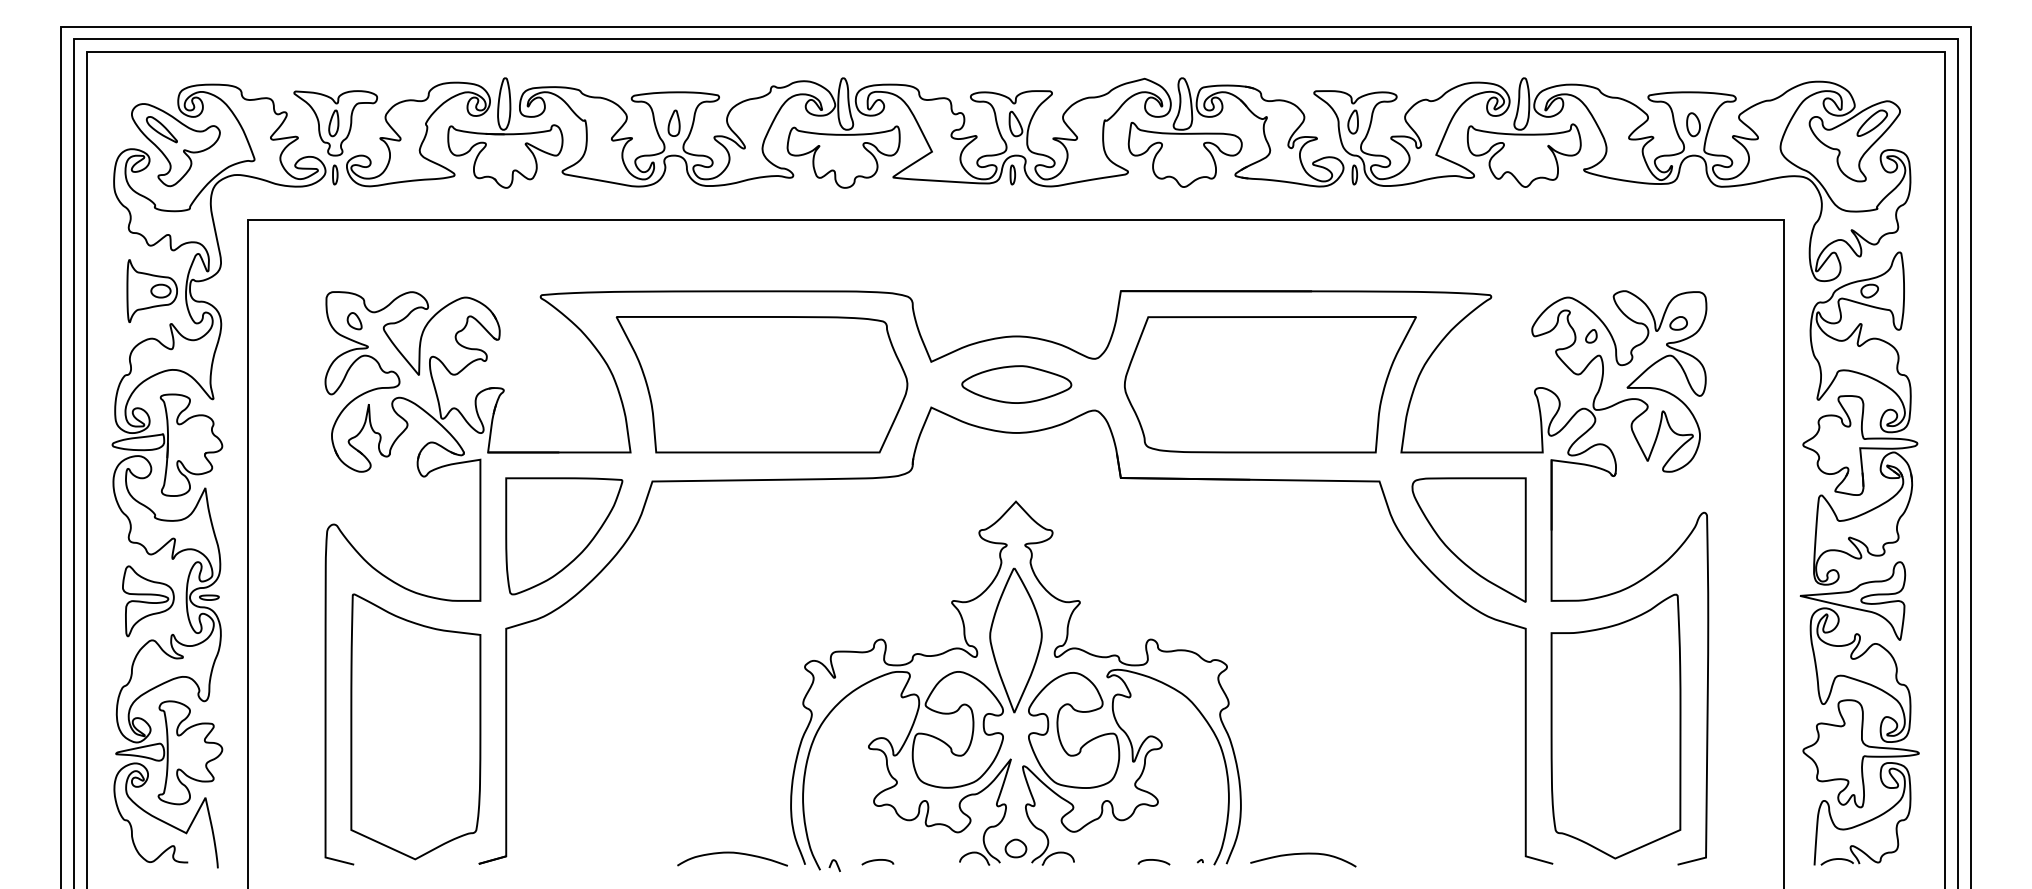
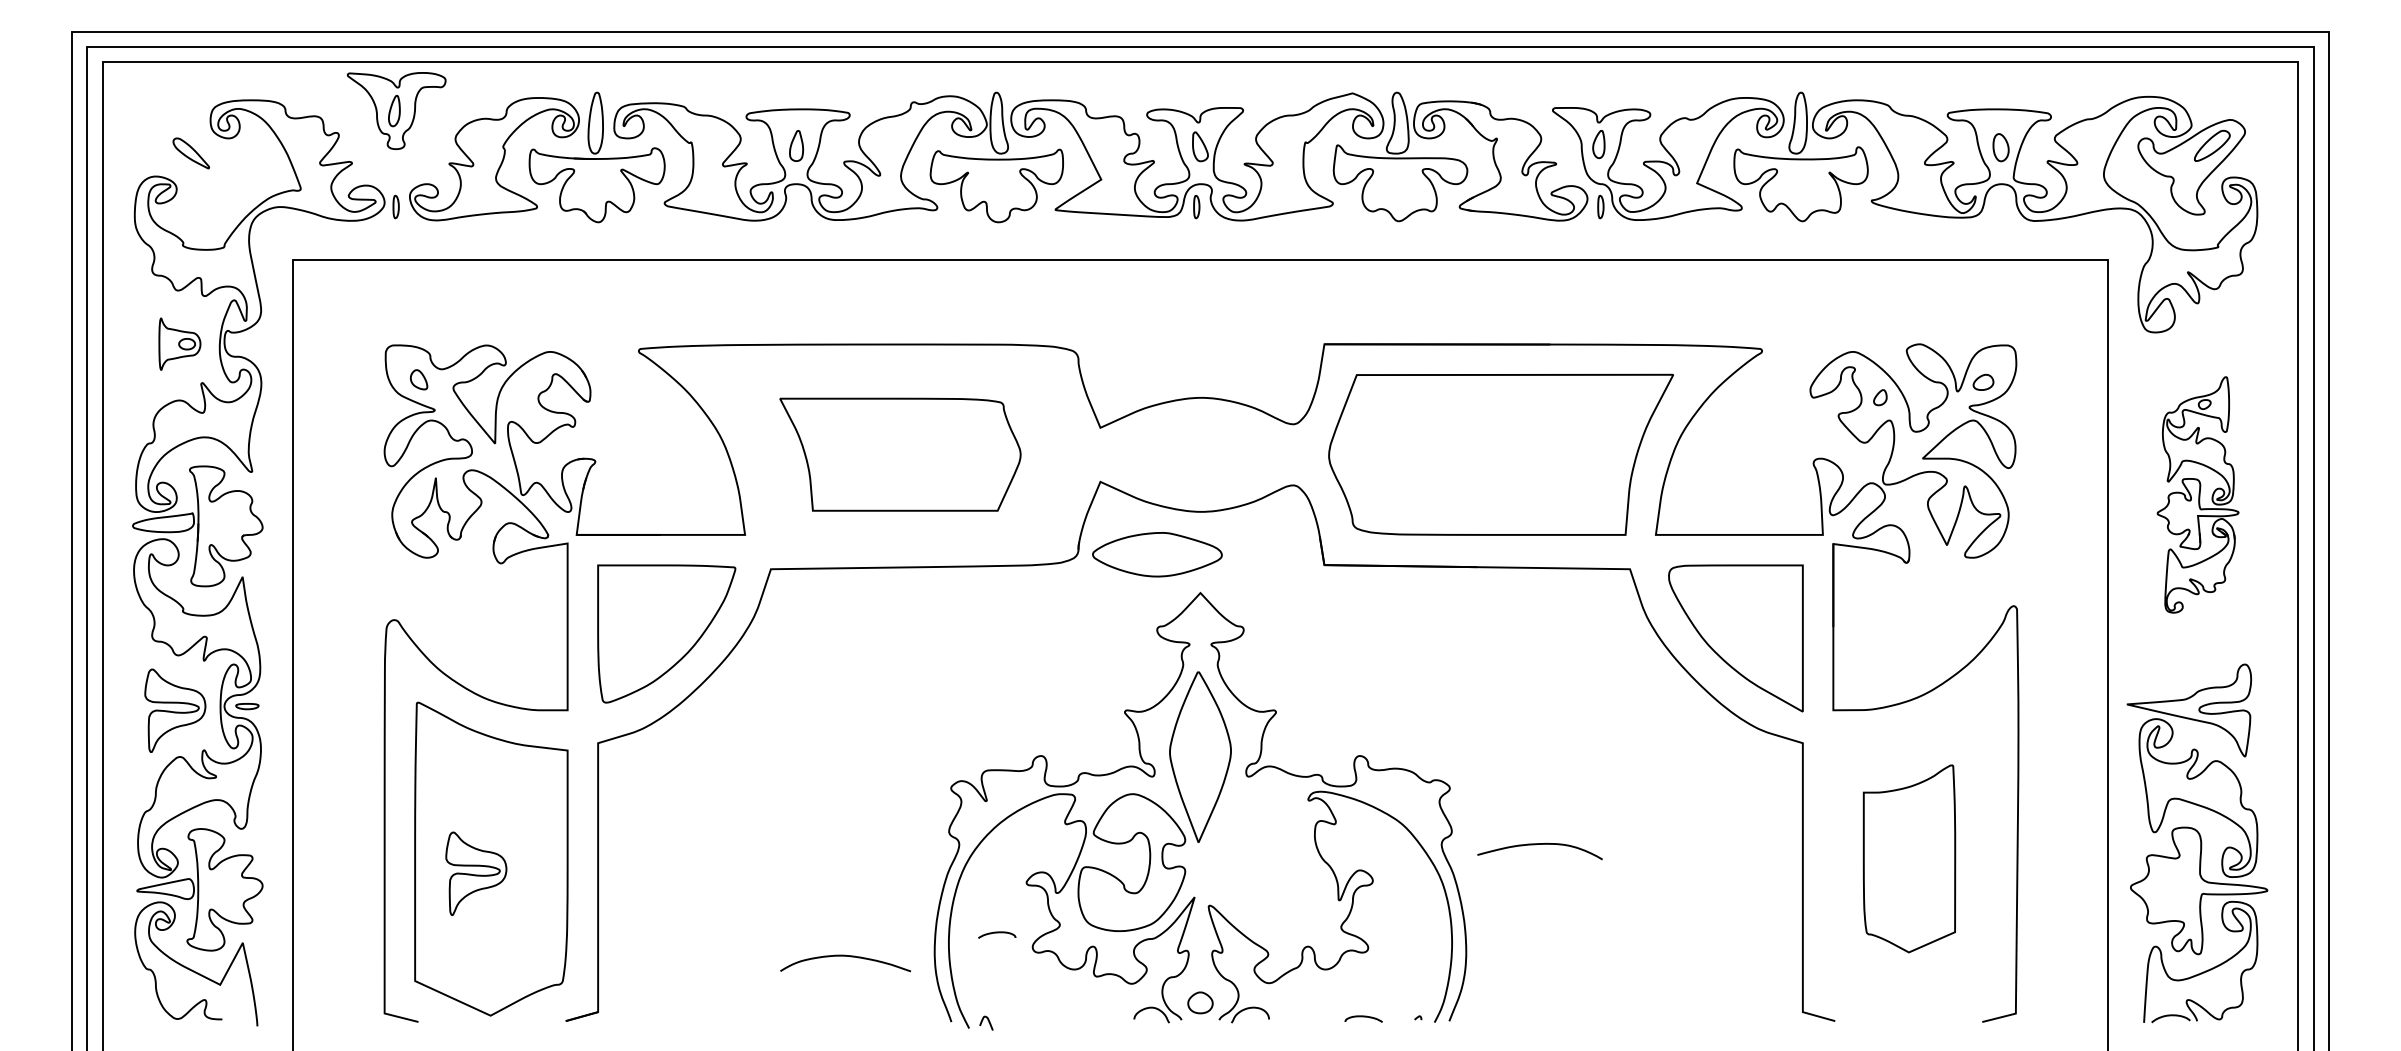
part: (335, 123) -> (396, 111), moved
part: (175, 144) -> (207, 171), removed
part: (151, 290) -> (179, 343), size x0.7
part: (762, 384) -> (900, 454), size x0.7
part: (1016, 384) -> (1157, 554), moved
part: (1859, 418) -> (2197, 494), size x0.6
part: (1616, 726) -> (1909, 858), size x0.6
part: (1059, 732) -> (1251, 865), removed
part: (403, 739) -> (476, 873), added
curve: (732, 853) -> (845, 956), moved
curve: (1302, 854) -> (1539, 844), moved
curve: (878, 860) -> (997, 933), moved

